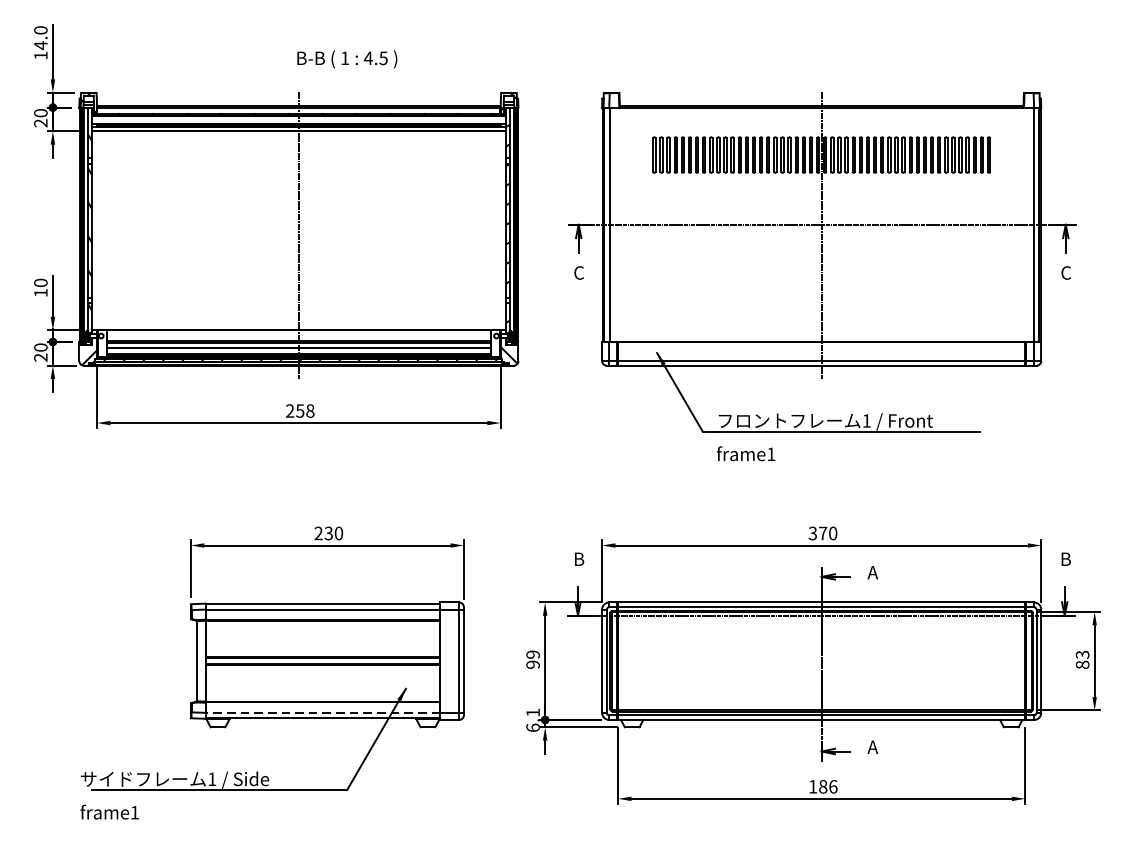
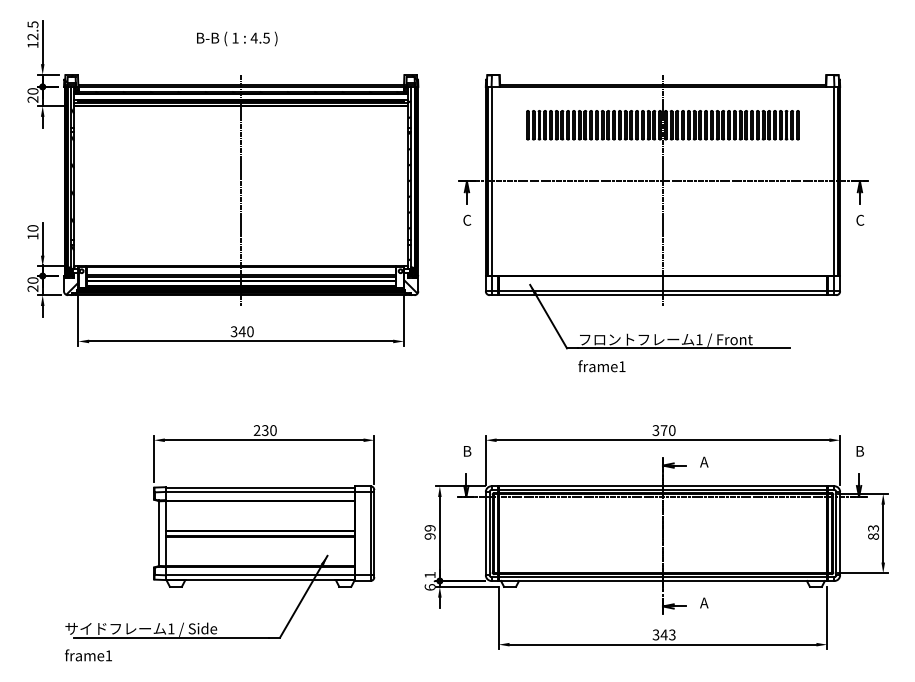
text: (40, 37) -> (32, 30), 14.0 -> 12.5
text: (347, 58) -> (237, 38), moved
text: (299, 410) -> (241, 331), 258 -> 340
line: (322, 713) -> (260, 575), dashed -> solid
text: (822, 786) -> (663, 634), 186 -> 343

